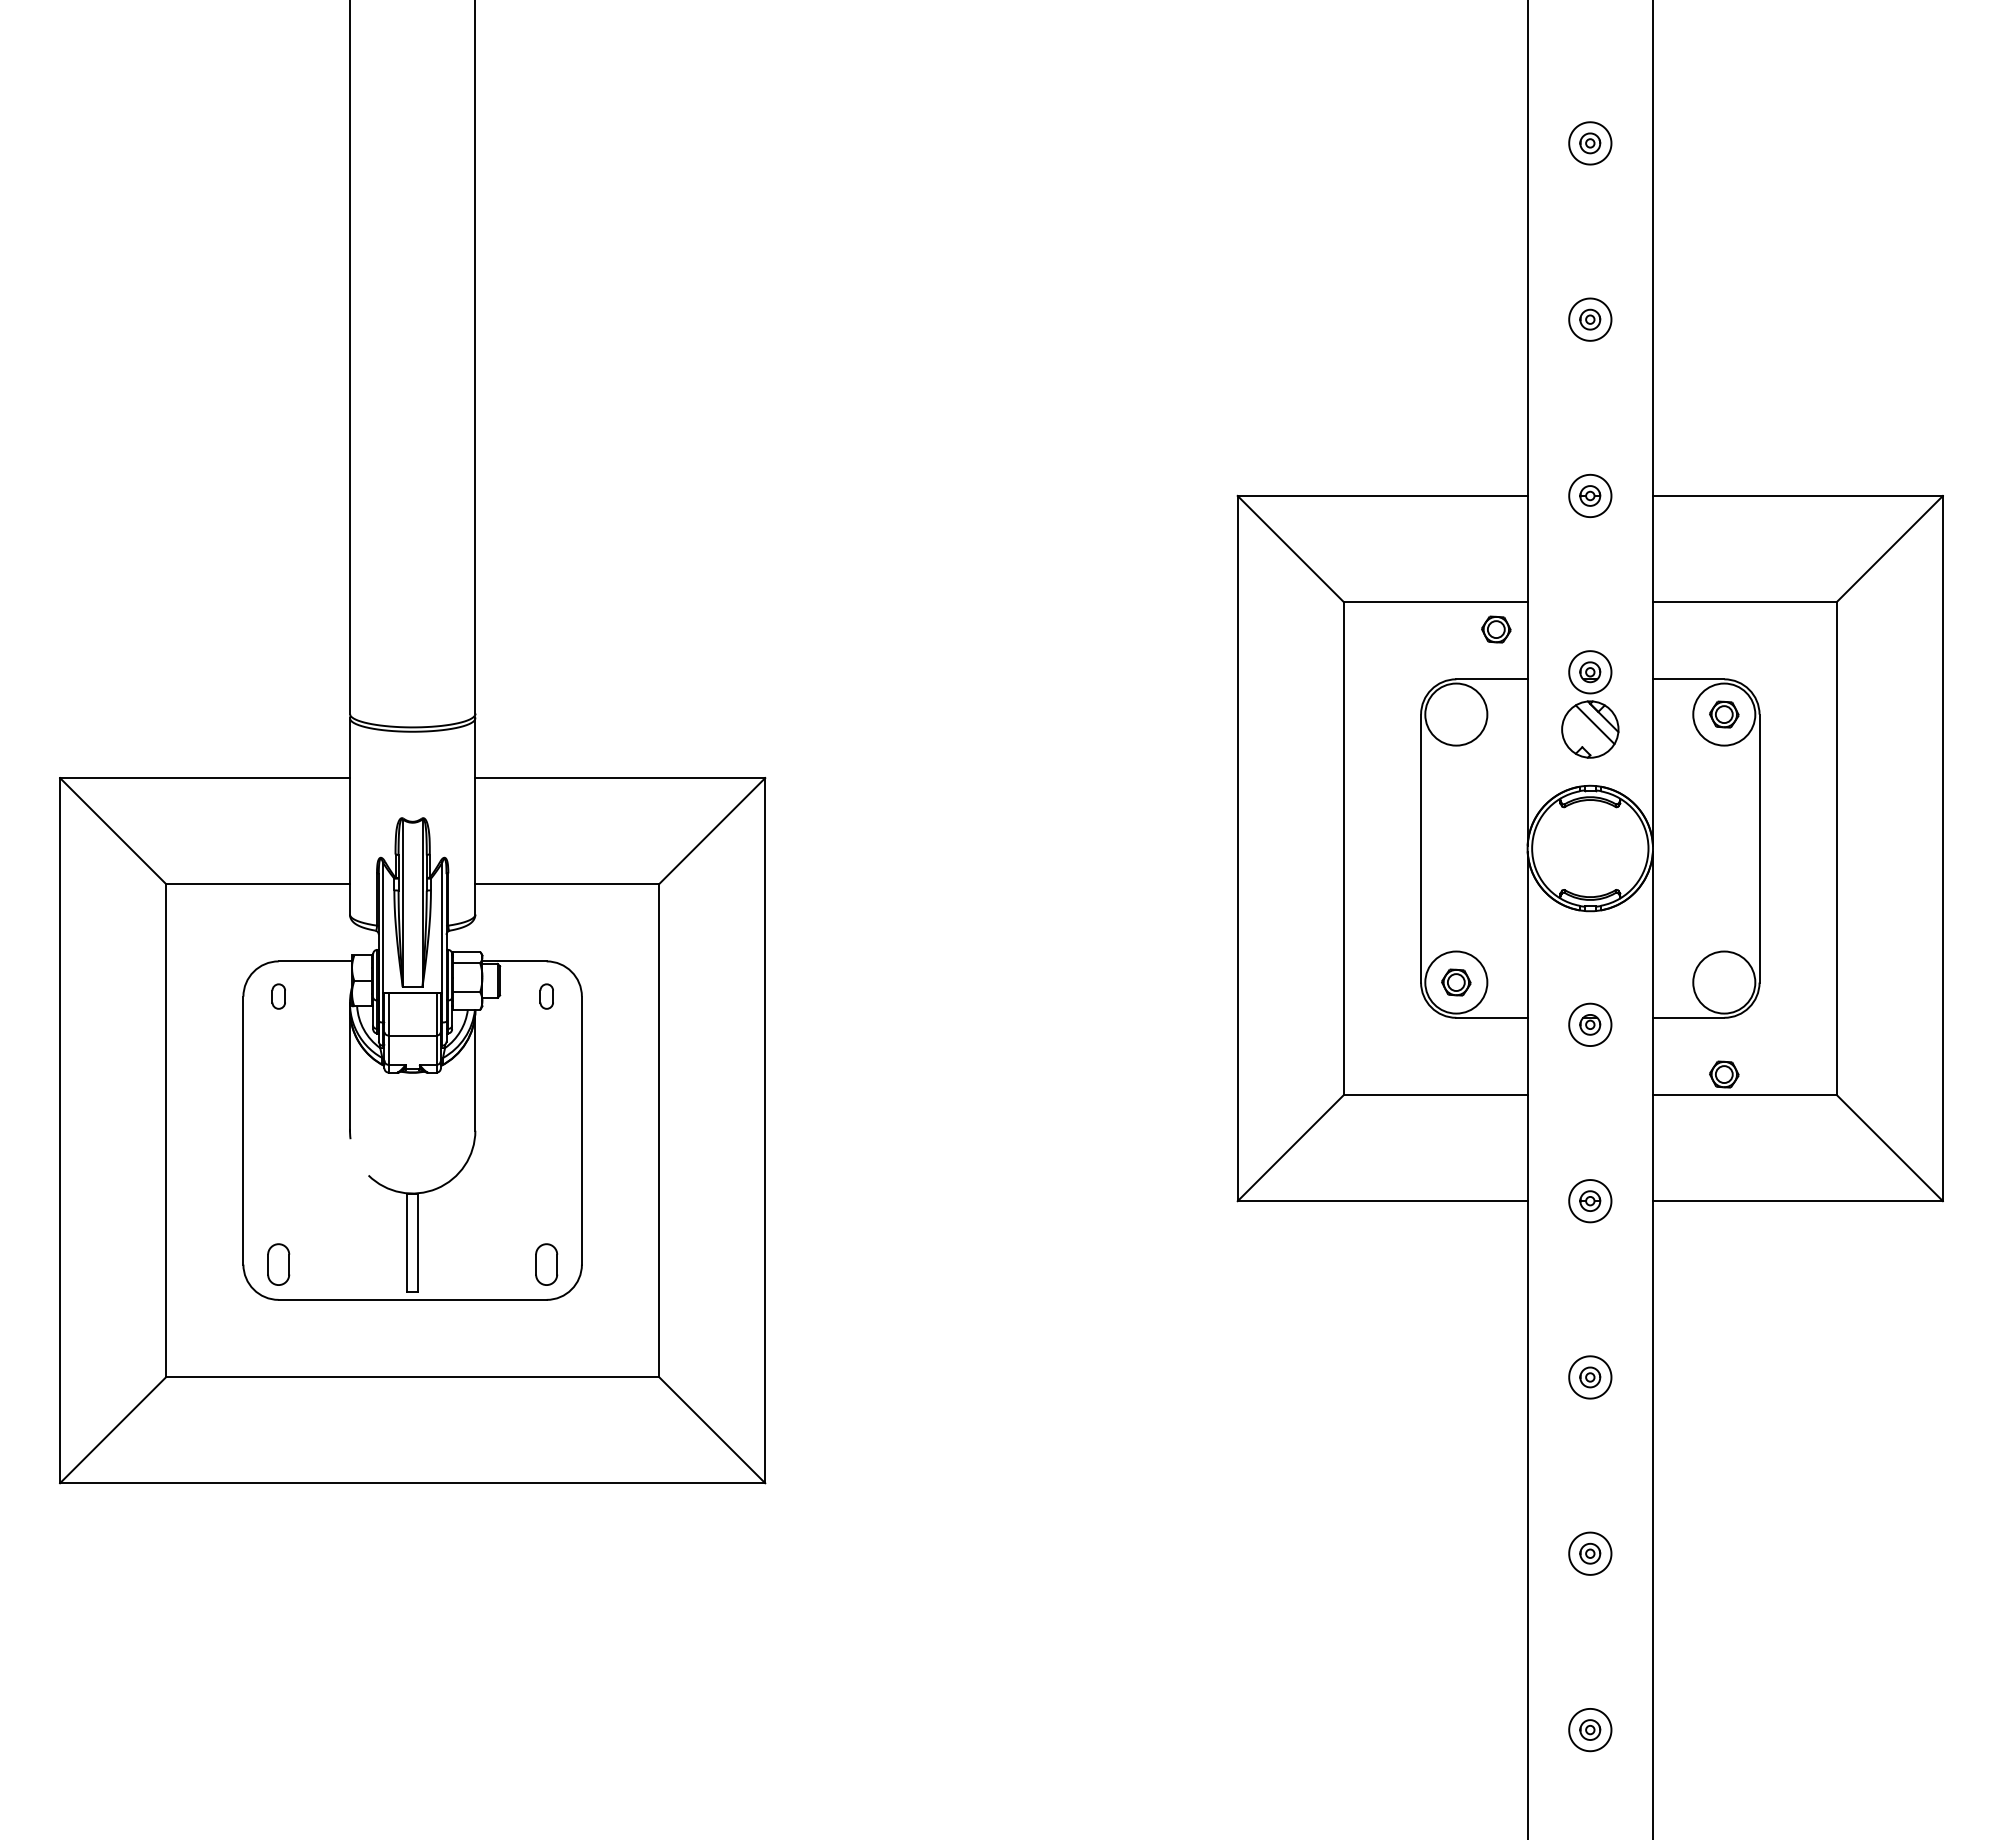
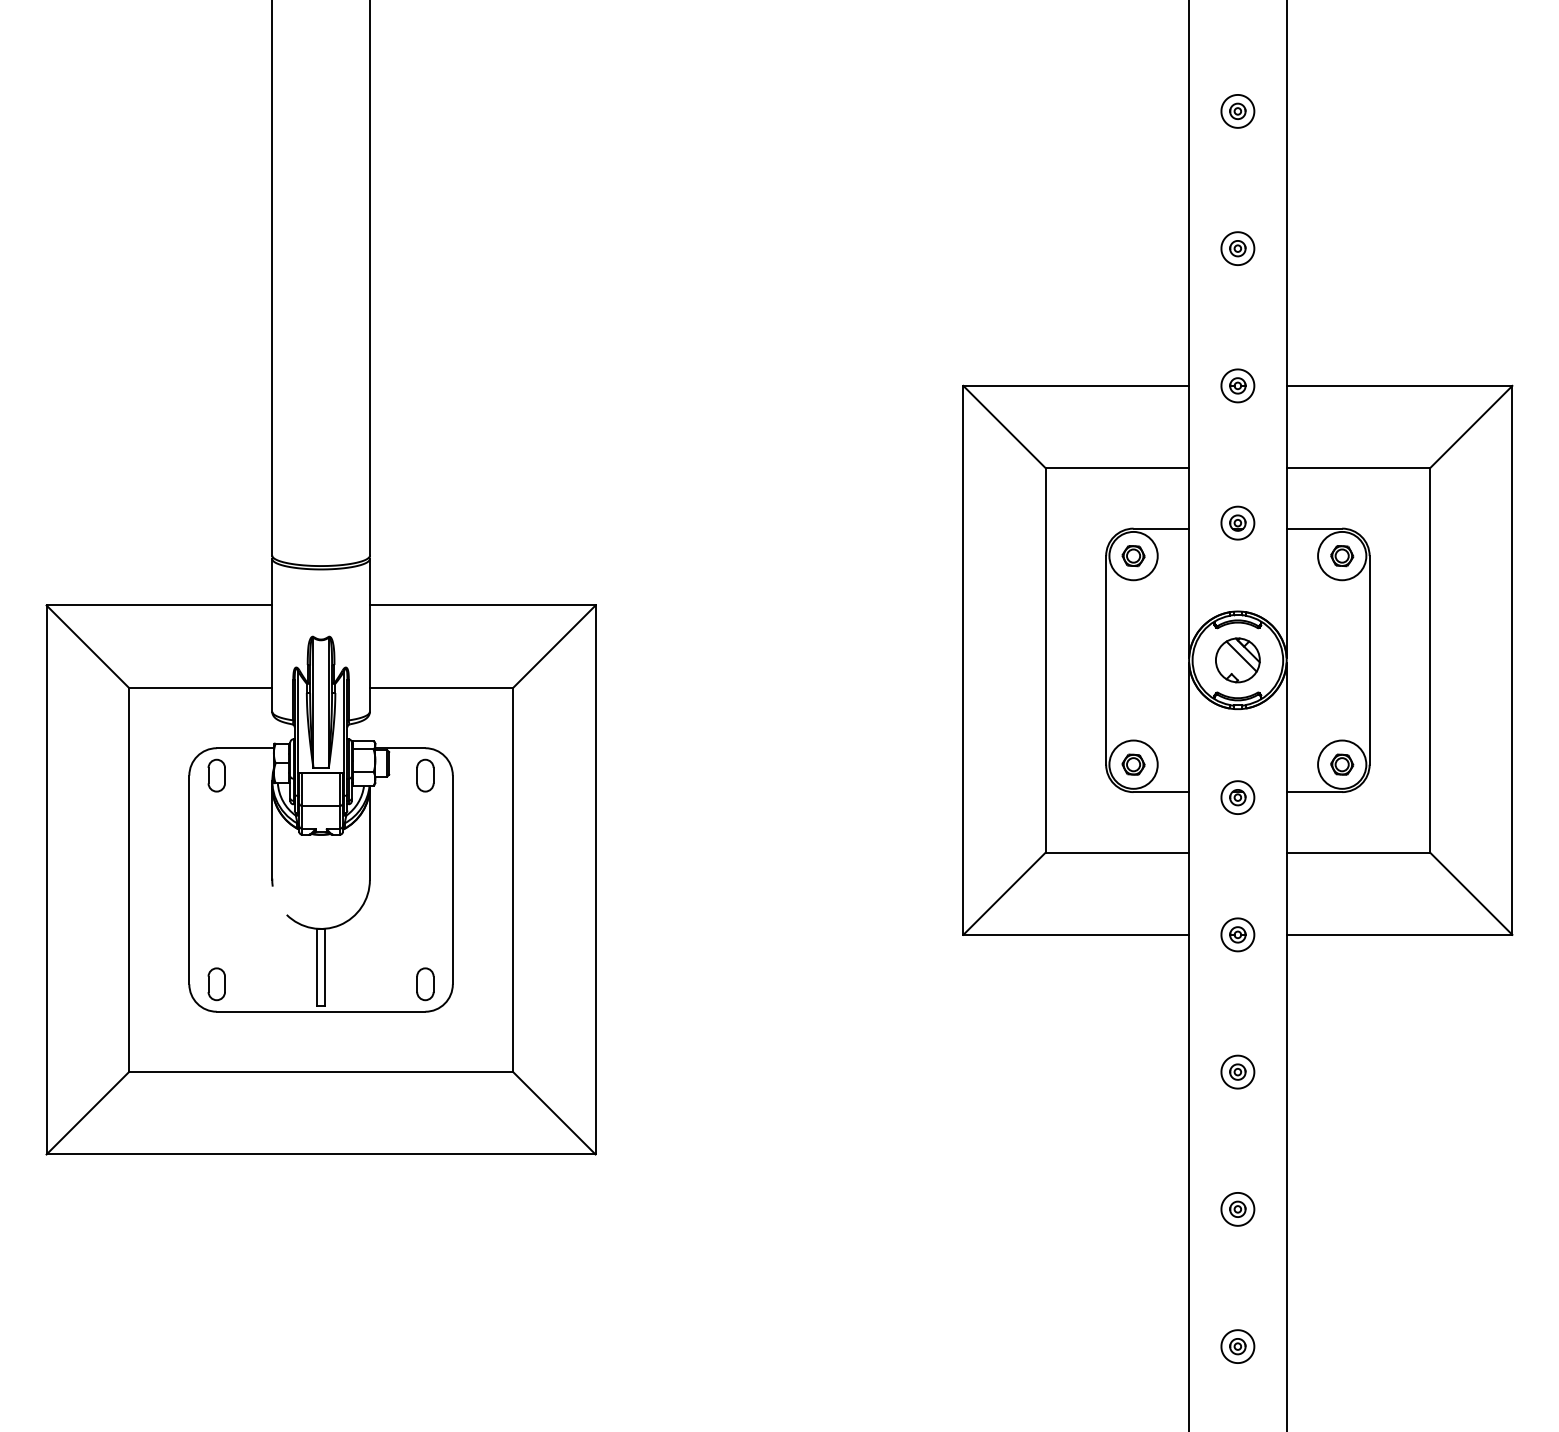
part: (1496, 629) -> (1133, 556), moved
part: (1590, 729) -> (1238, 660), moved
part: (278, 996) -> (216, 775), size x1.67
part: (546, 996) -> (425, 775), size x1.67
part: (1724, 1074) -> (1342, 764), moved

